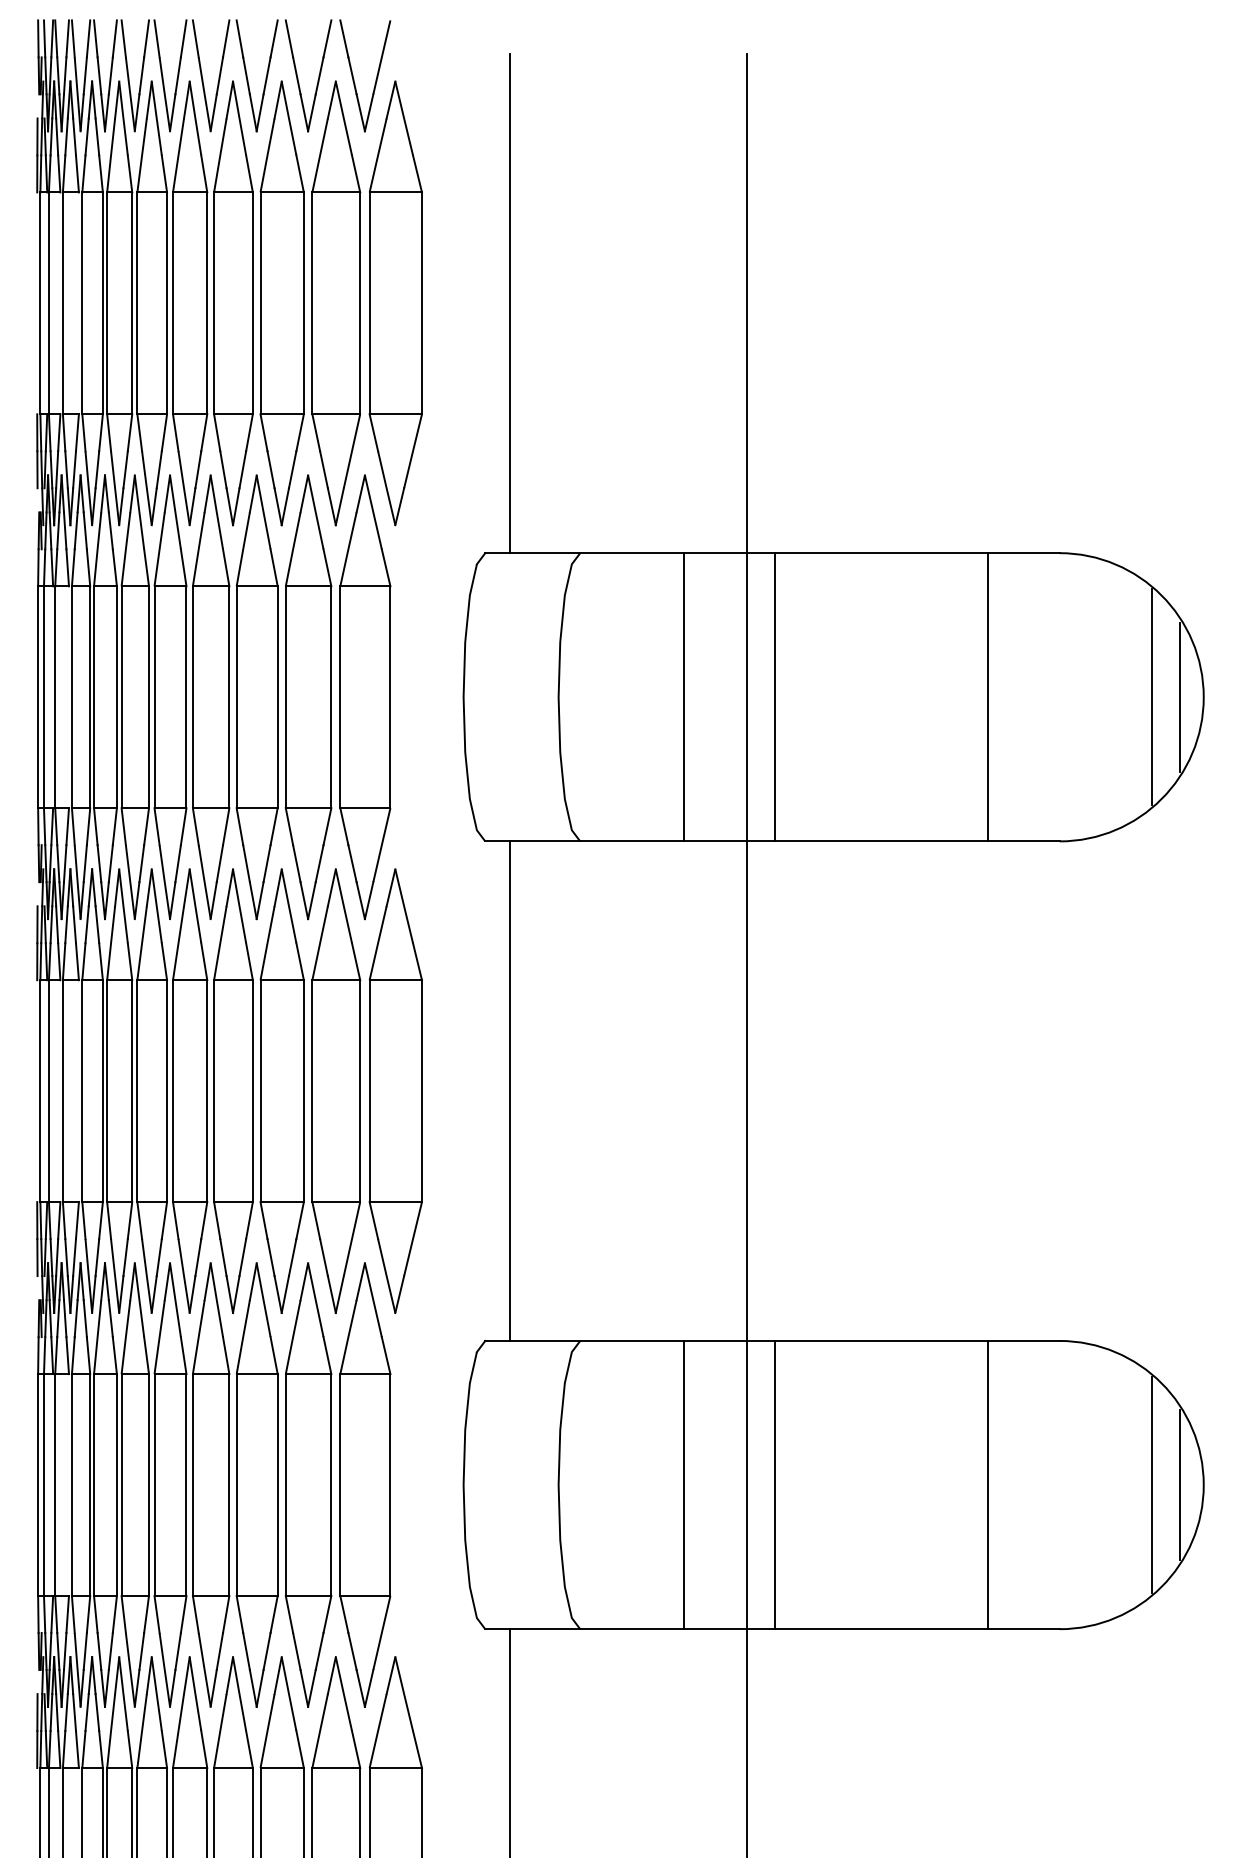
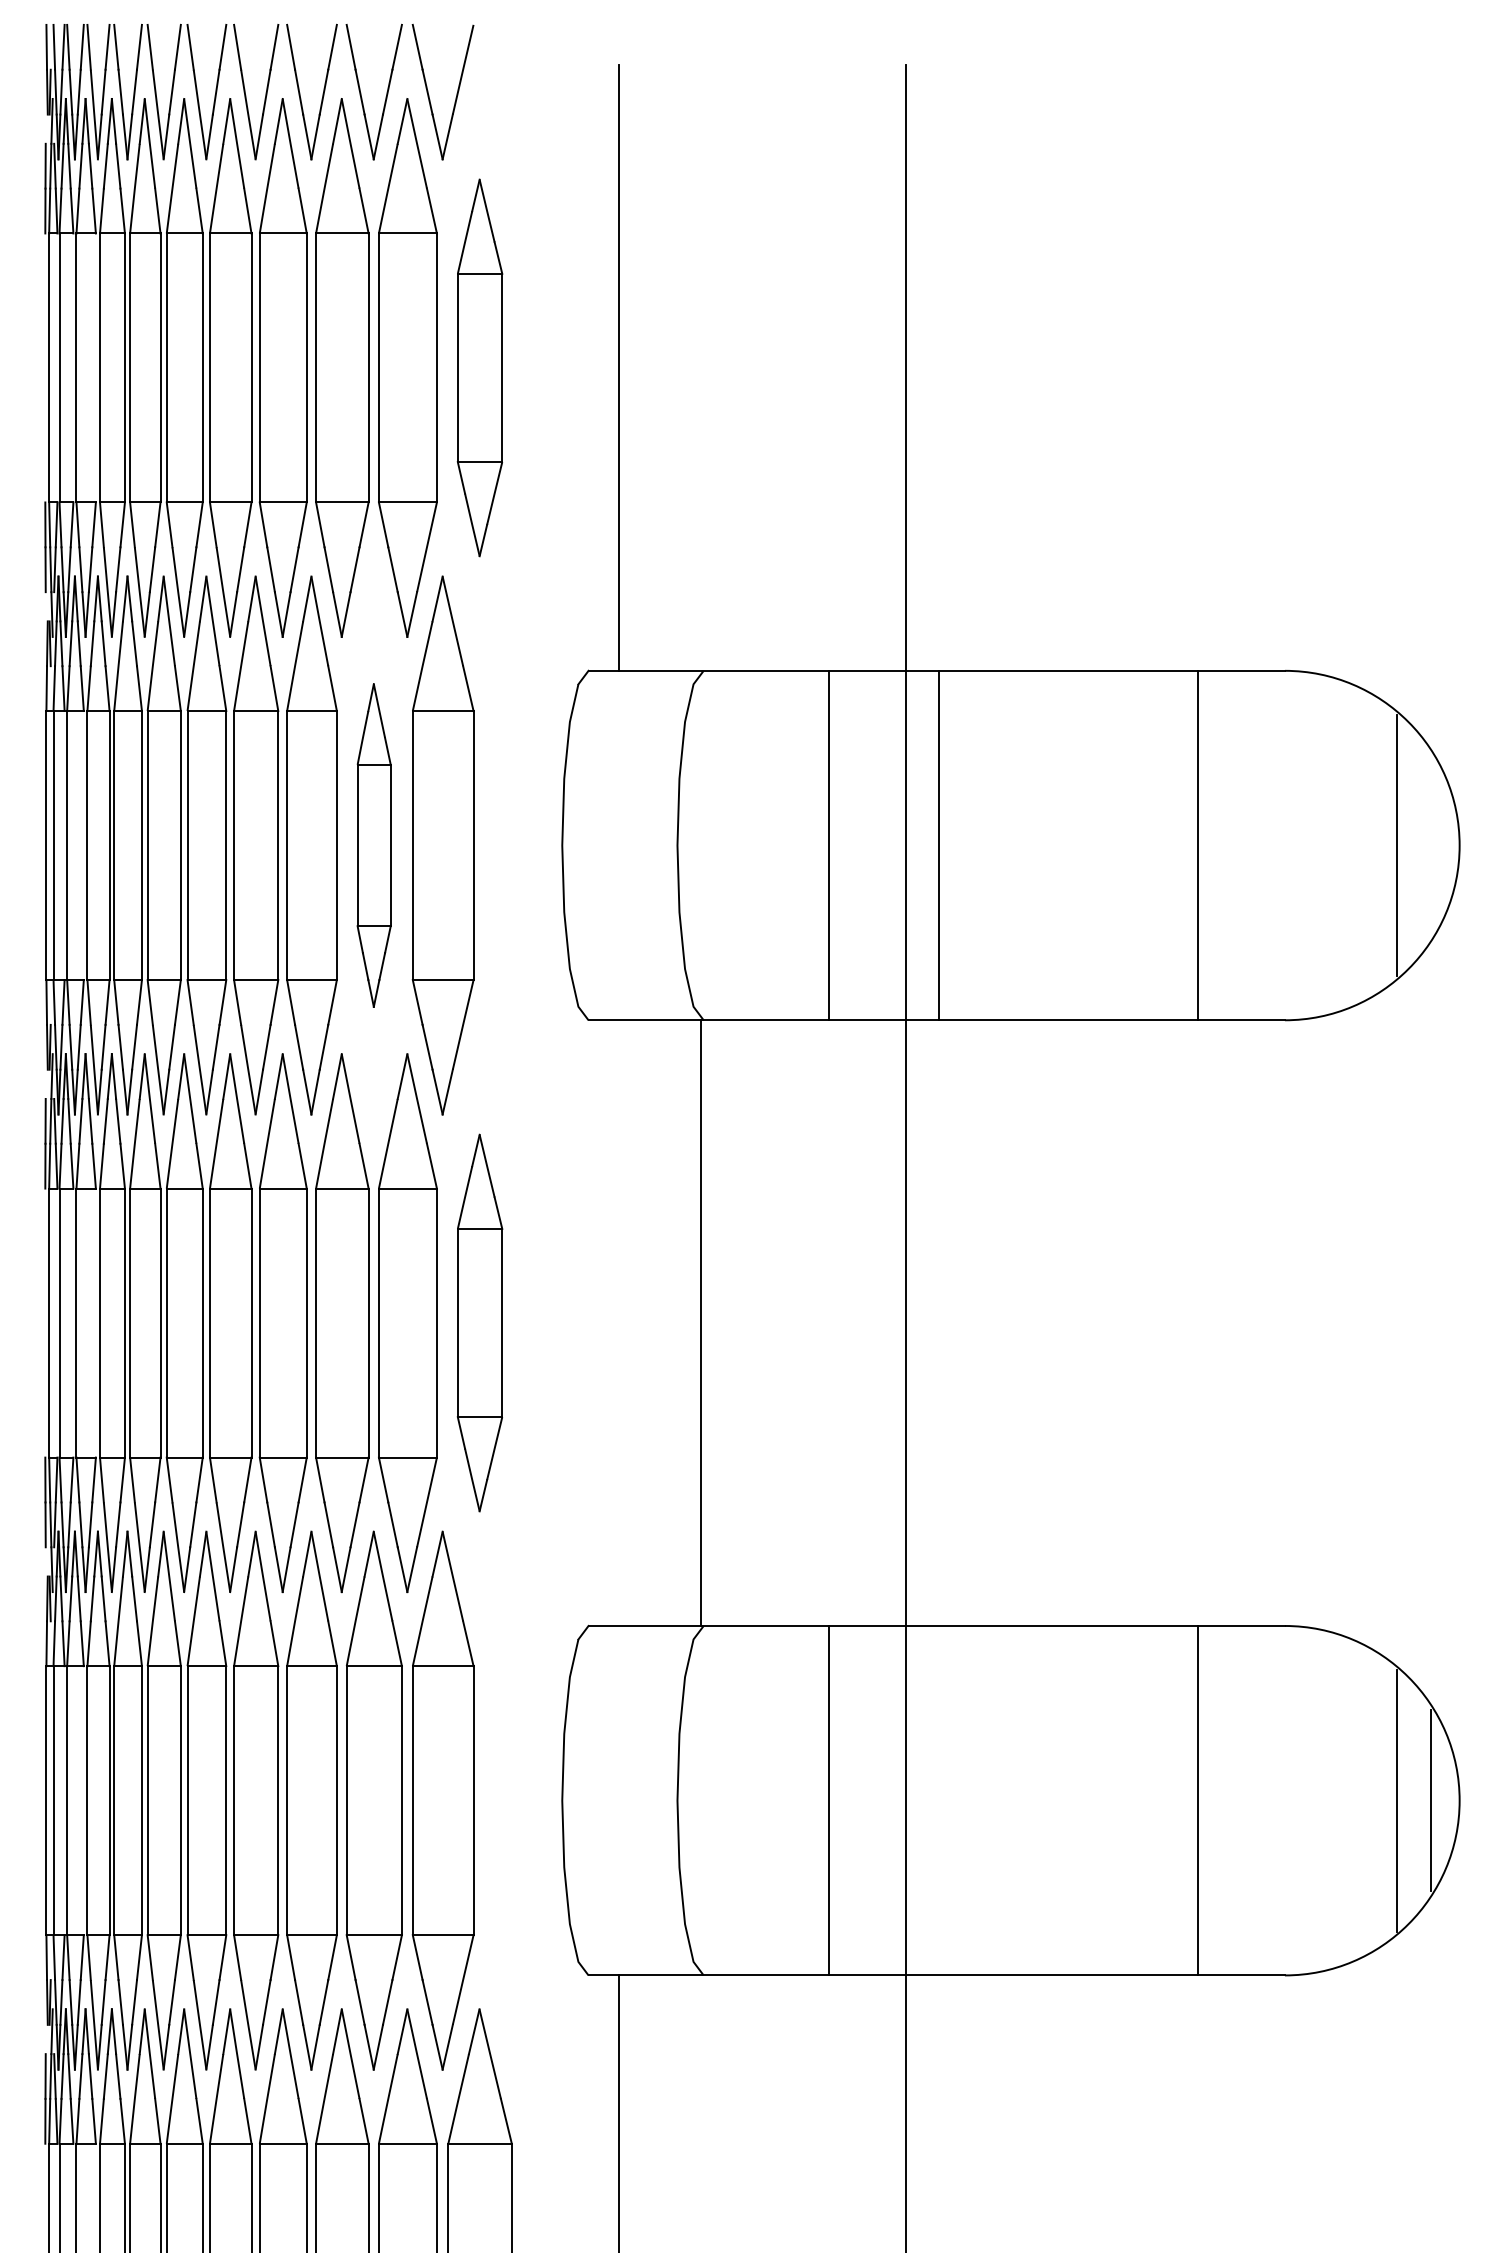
part: (395, 302) -> (479, 367), size x0.7
part: (307, 697) -> (373, 845), size x0.6
line: (1179, 697) -> (1430, 845), removed
part: (395, 1090) -> (479, 1322), size x0.7
line: (509, 1090) -> (700, 1322), moved
line: (774, 1484) -> (939, 1800), removed

